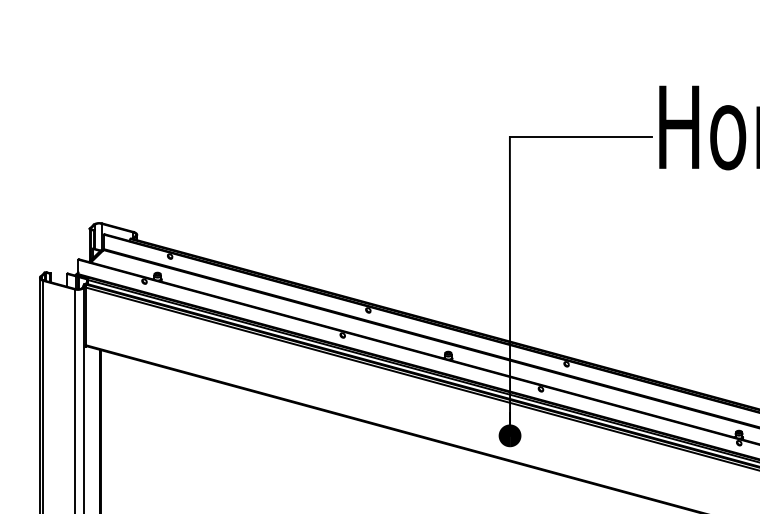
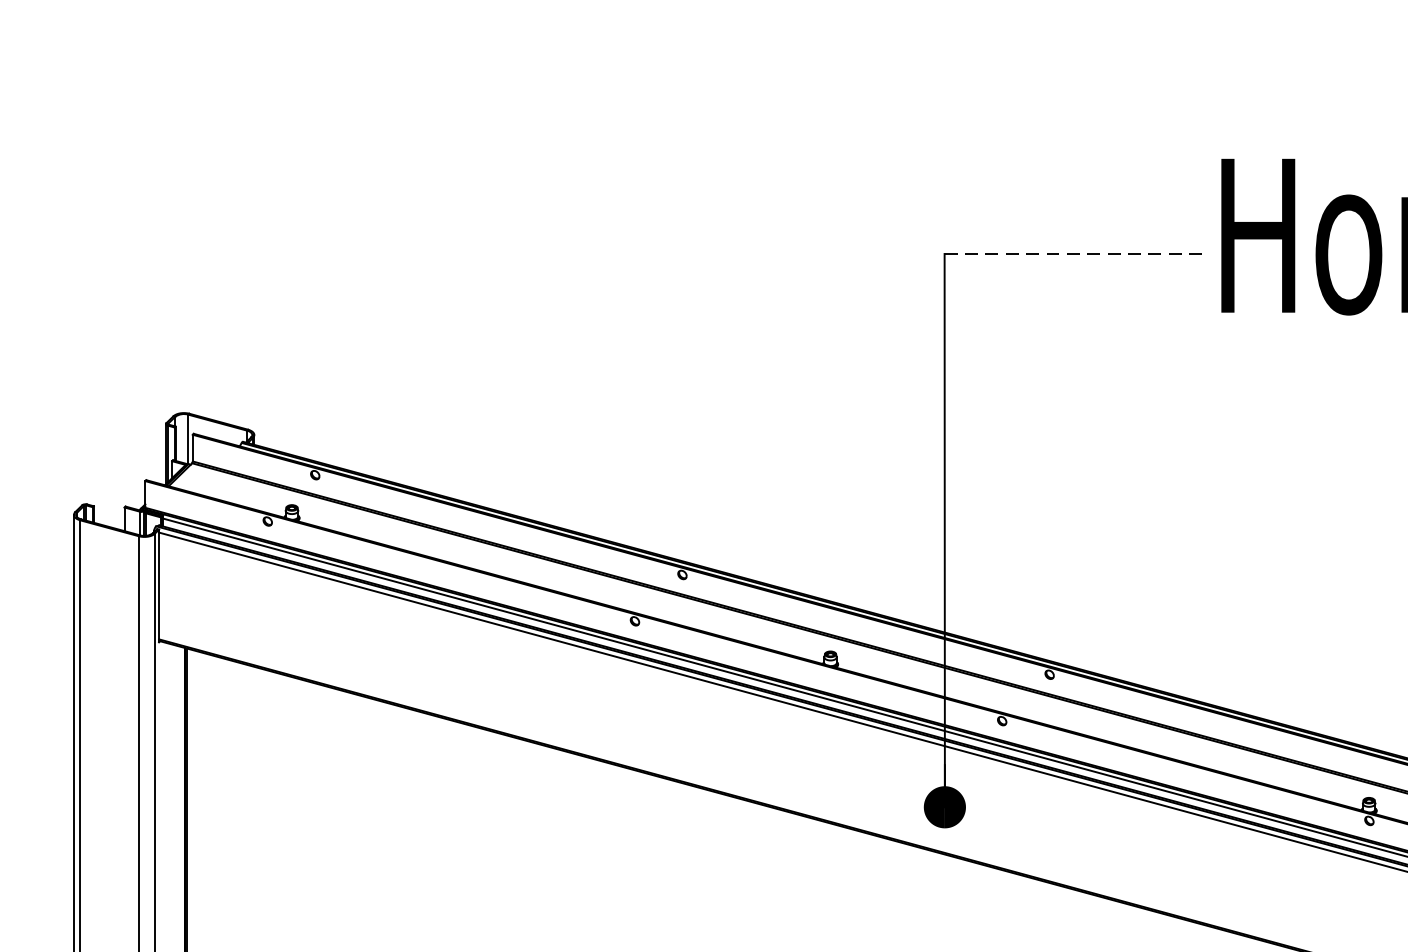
line: (581, 137) -> (1077, 254), solid -> dashed

